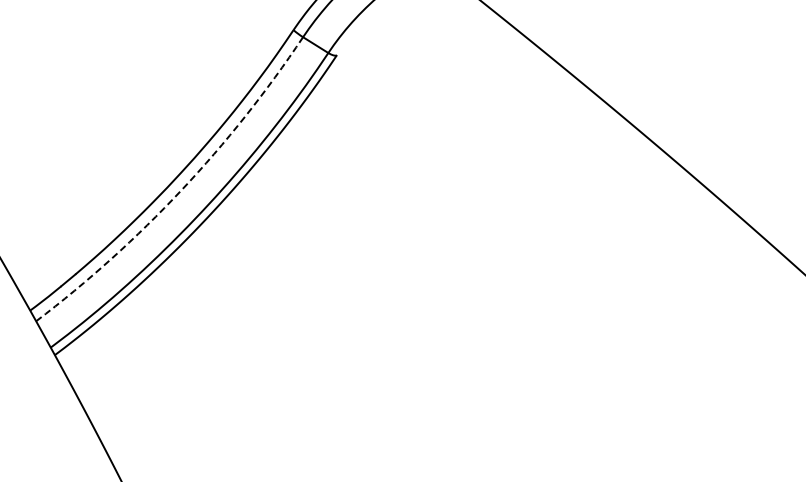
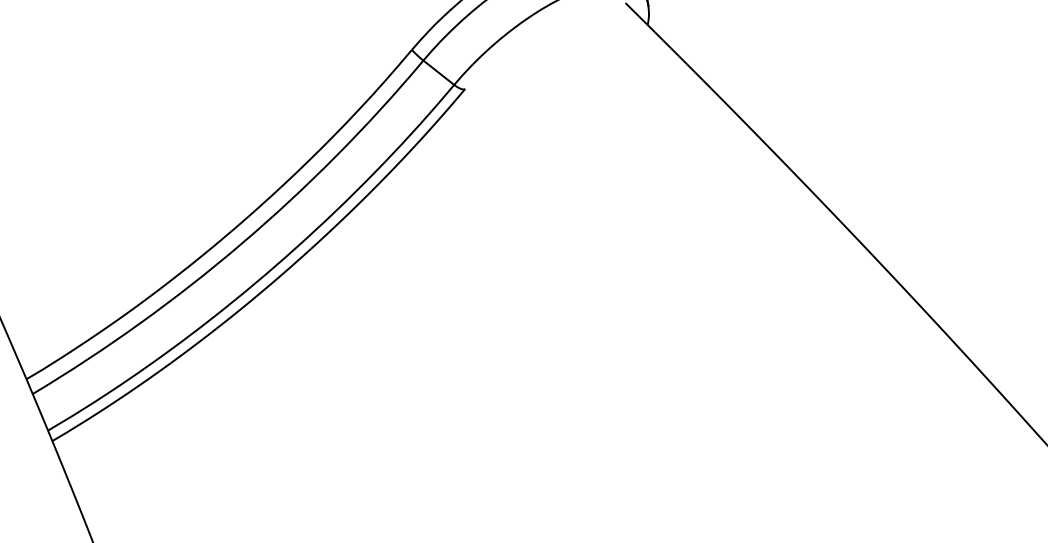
arc: (181, 190) -> (241, 243), dashed -> solid

